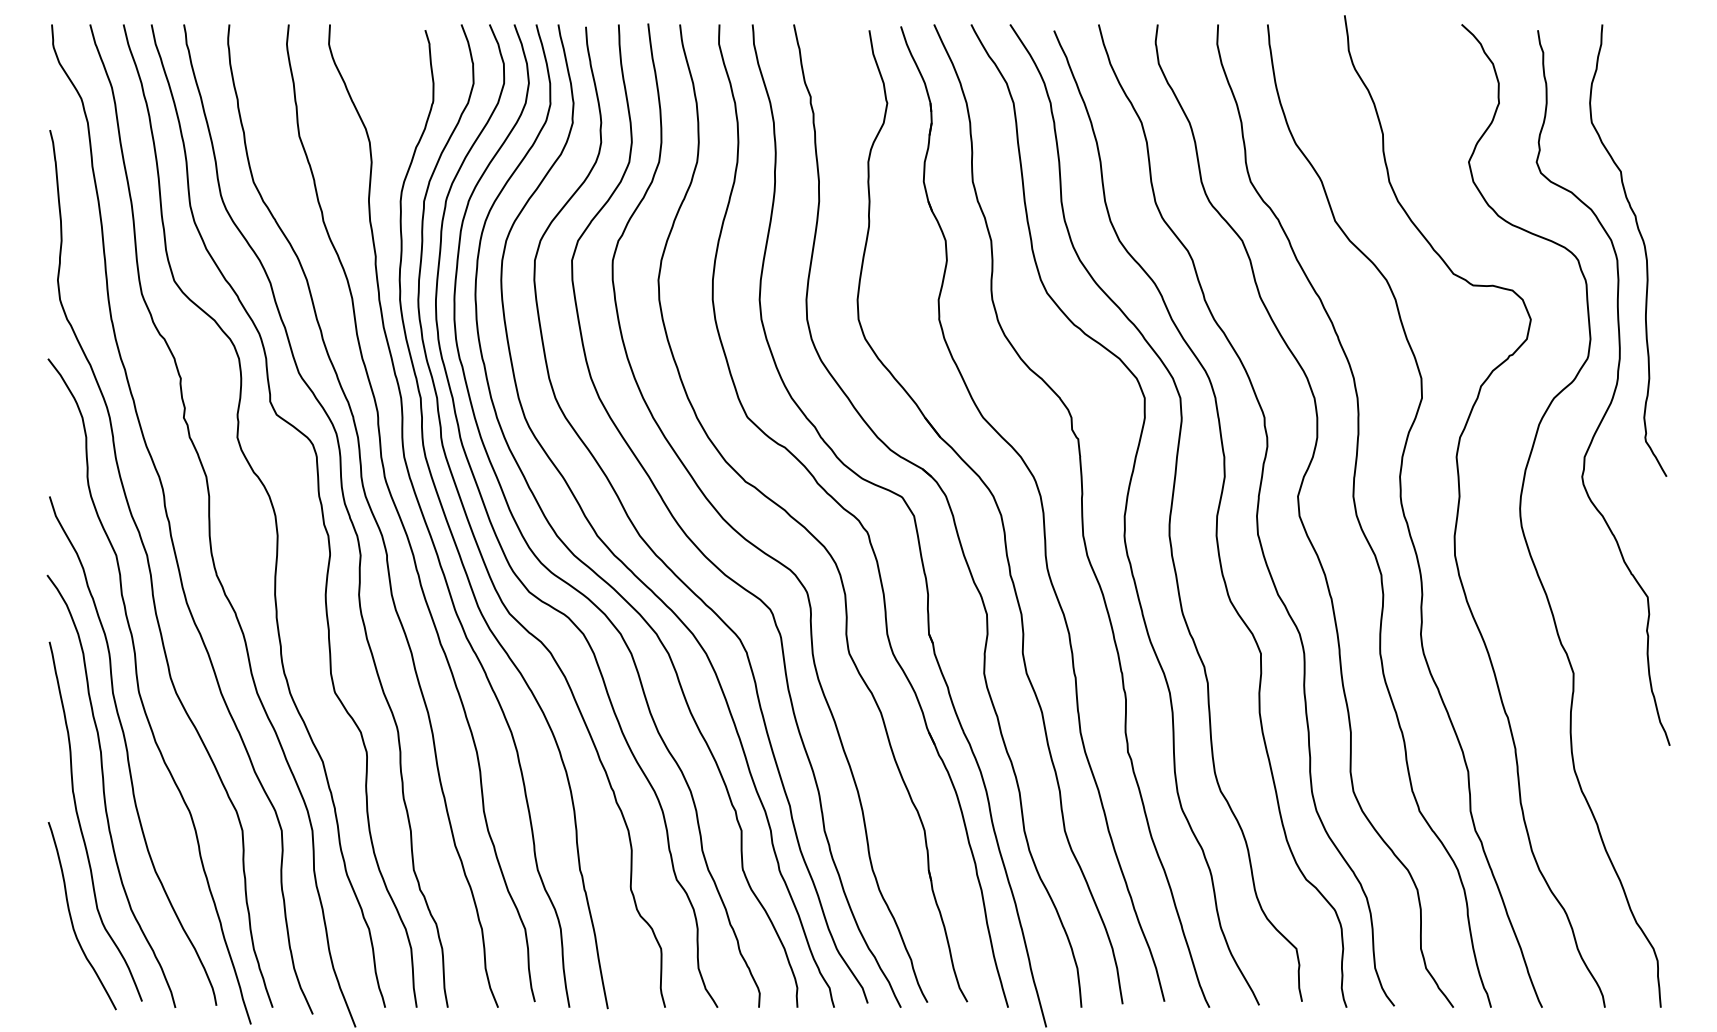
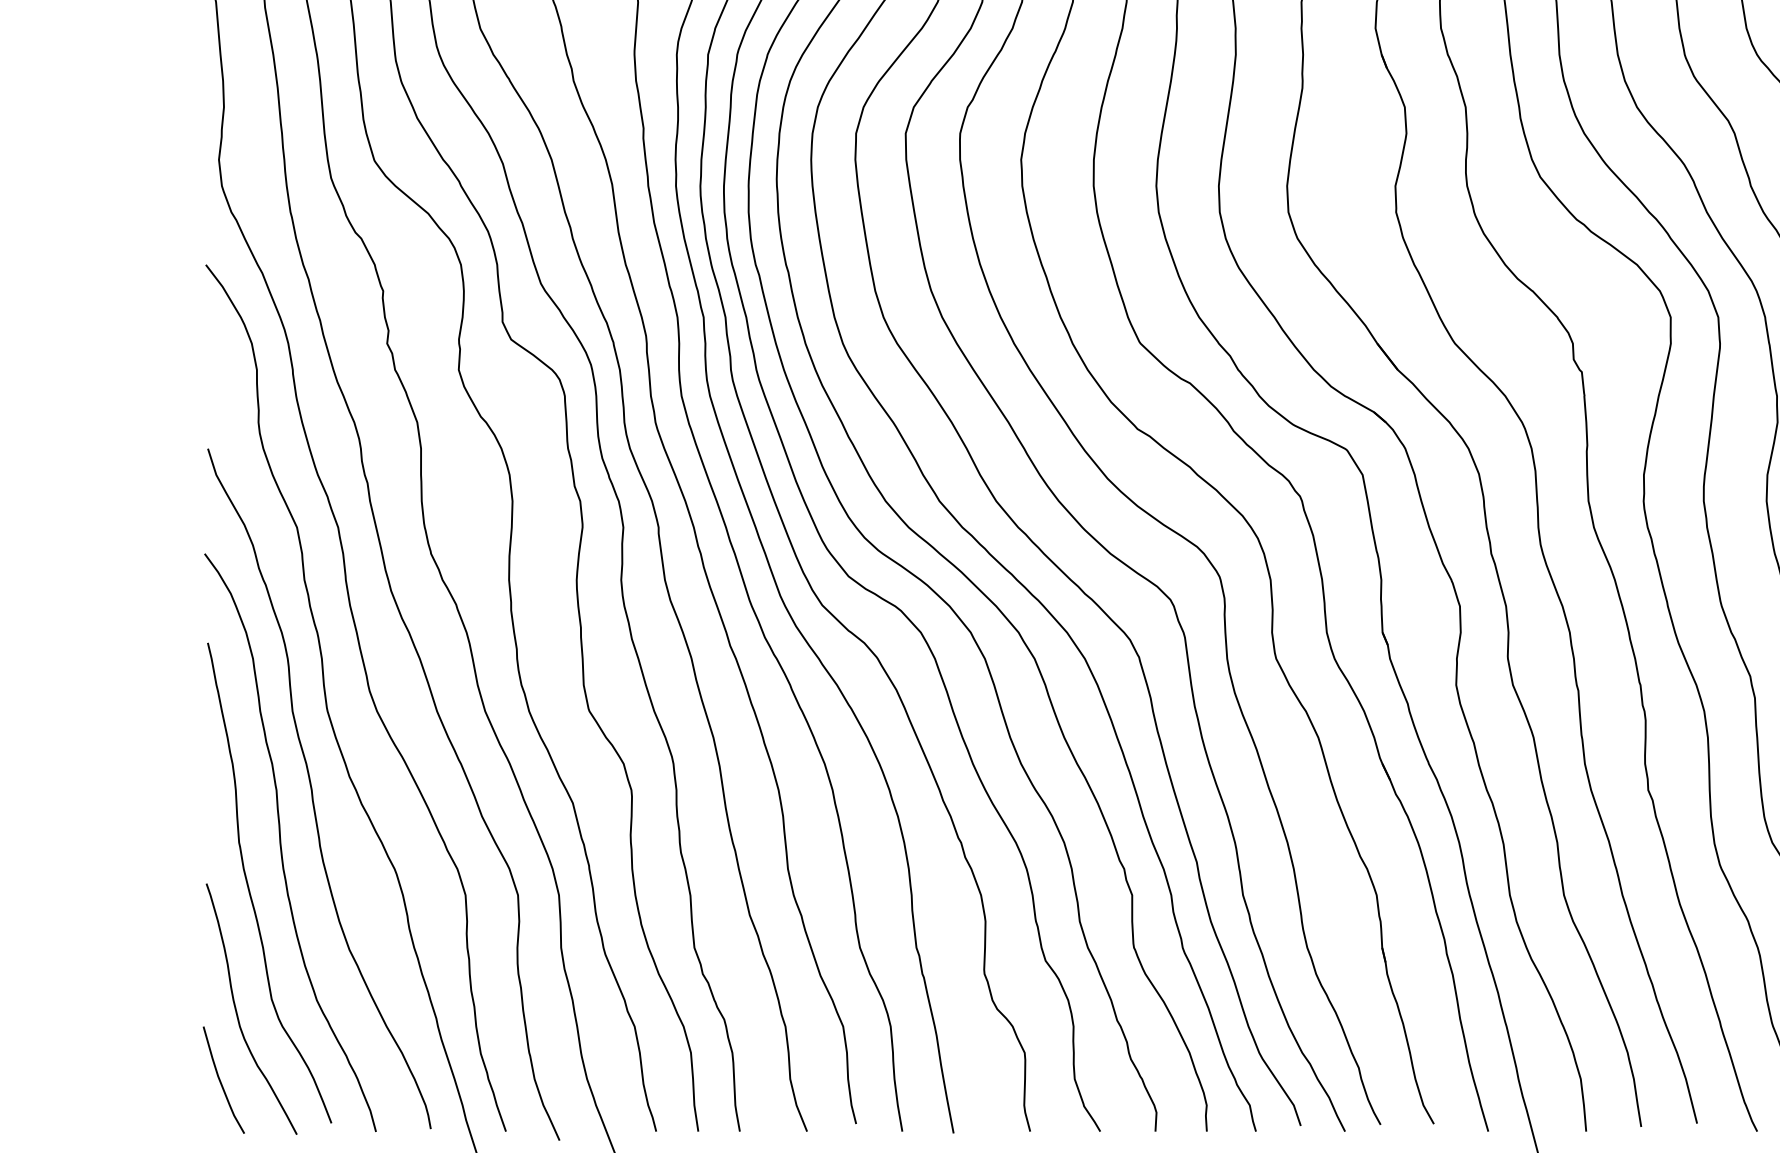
curve: (59, 969) -> (221, 1080), added

